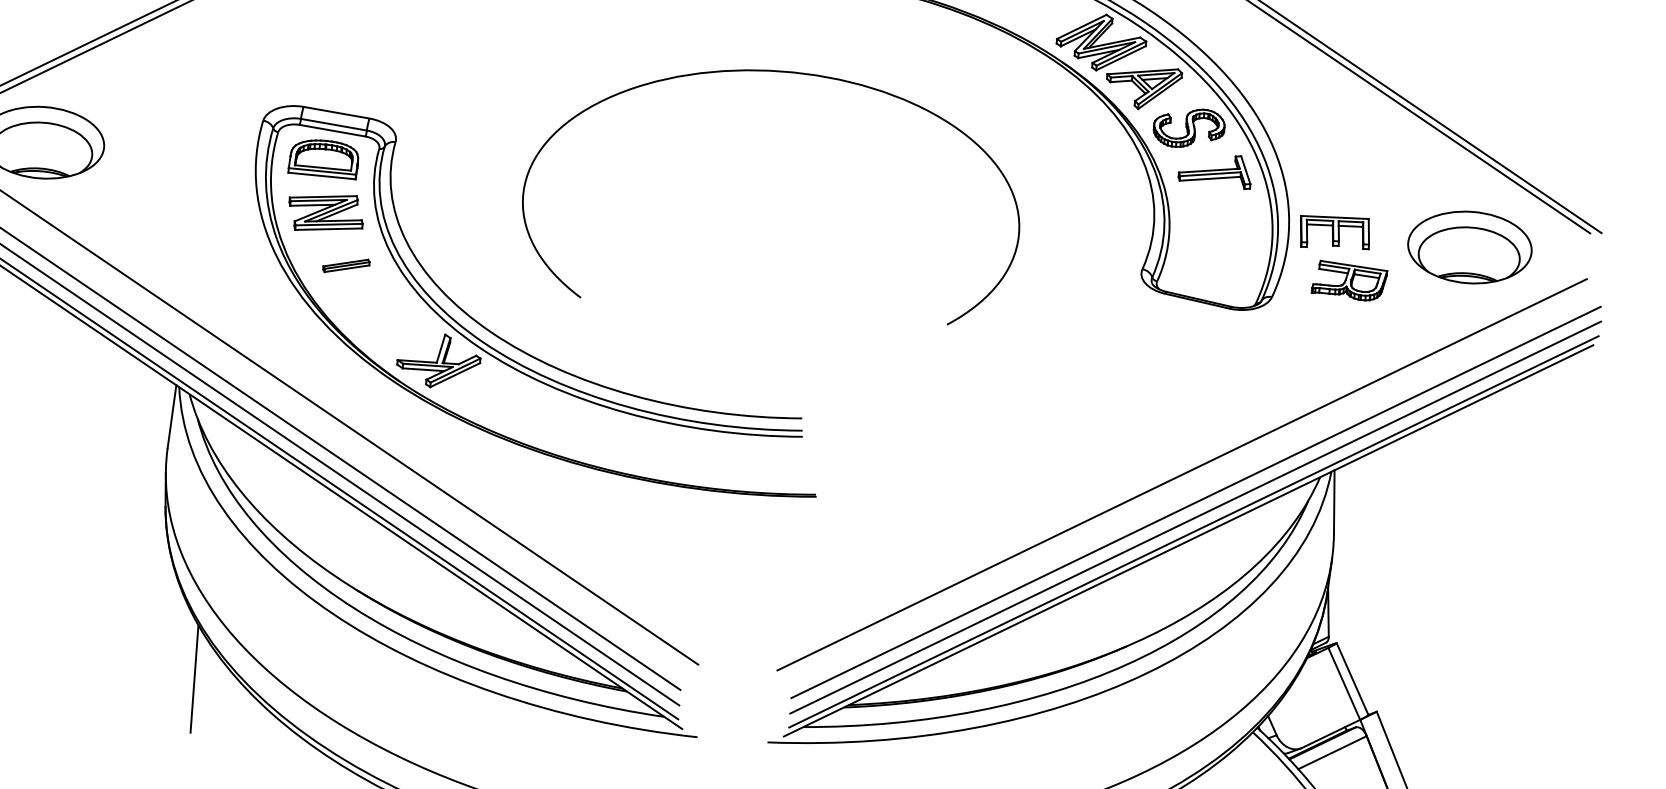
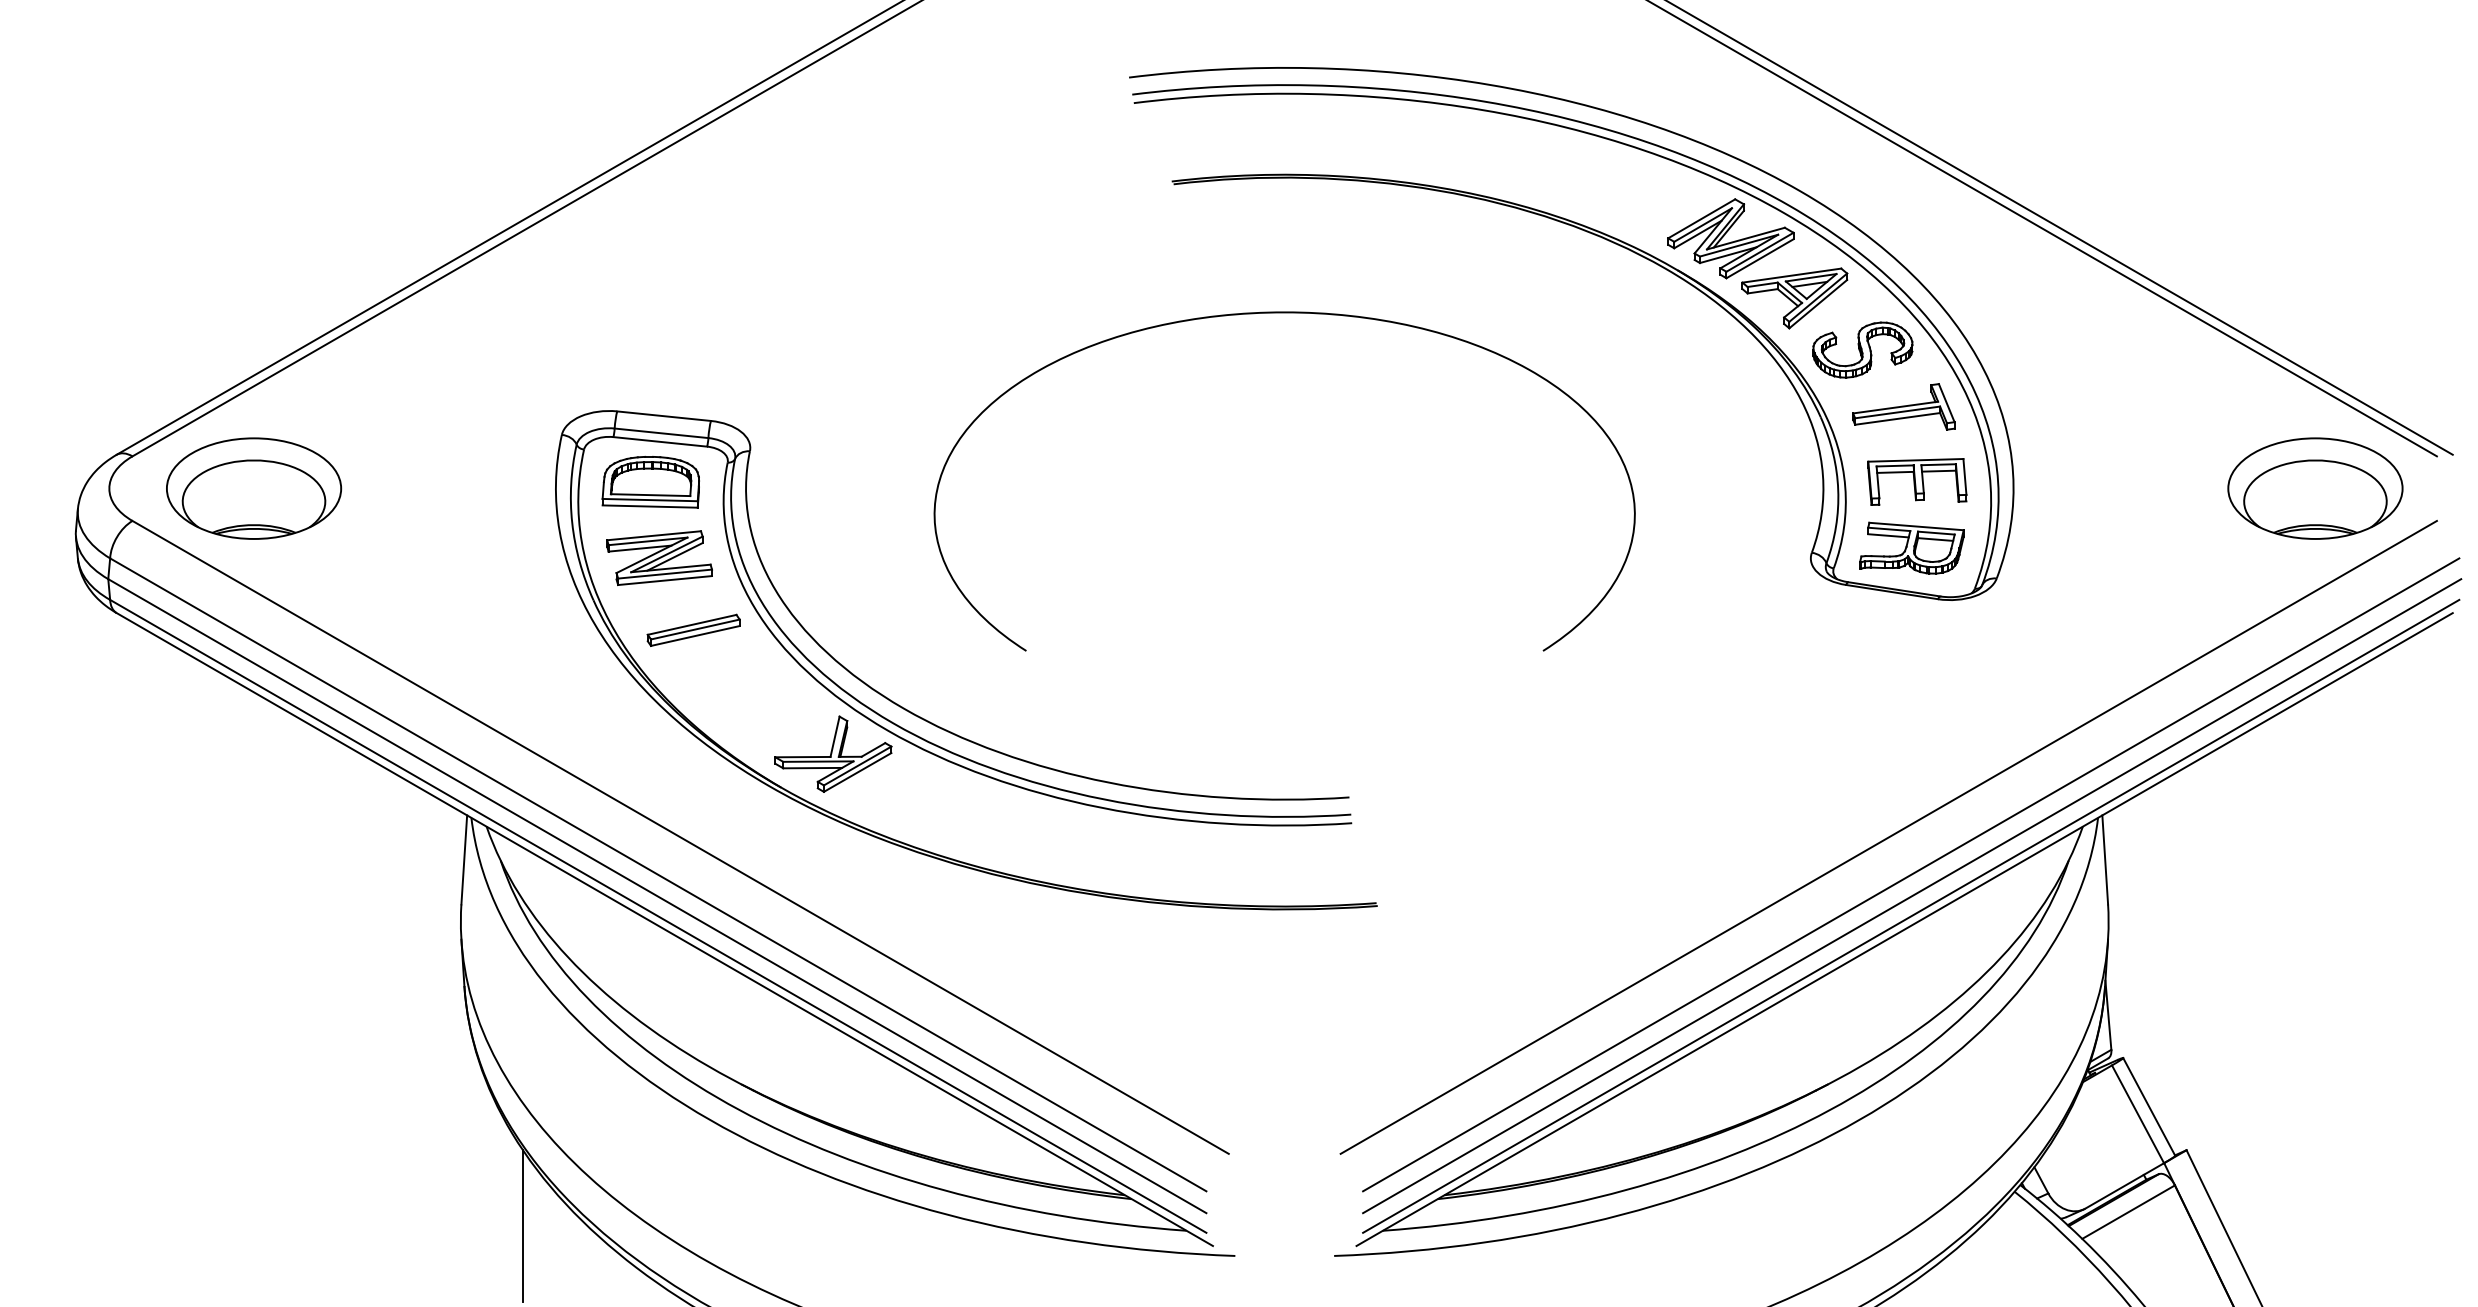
part: (1335, 232) -> (1917, 481), moved
part: (1469, 247) -> (2315, 488), moved
part: (346, 265) -> (693, 629), size x1.43
part: (1349, 280) -> (1911, 547), moved

